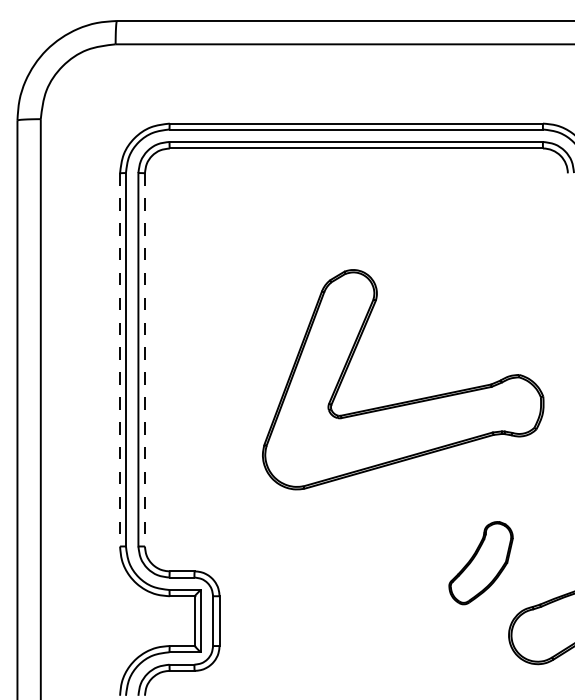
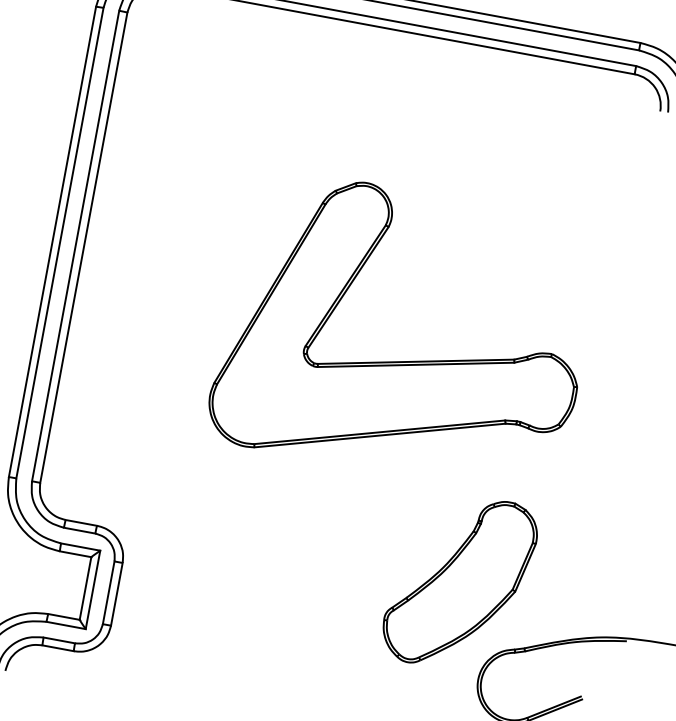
line: (120, 359) -> (53, 241), dashed -> solid
line: (144, 359) -> (83, 247), dashed -> solid
part: (480, 562) -> (459, 581), size x1.67

